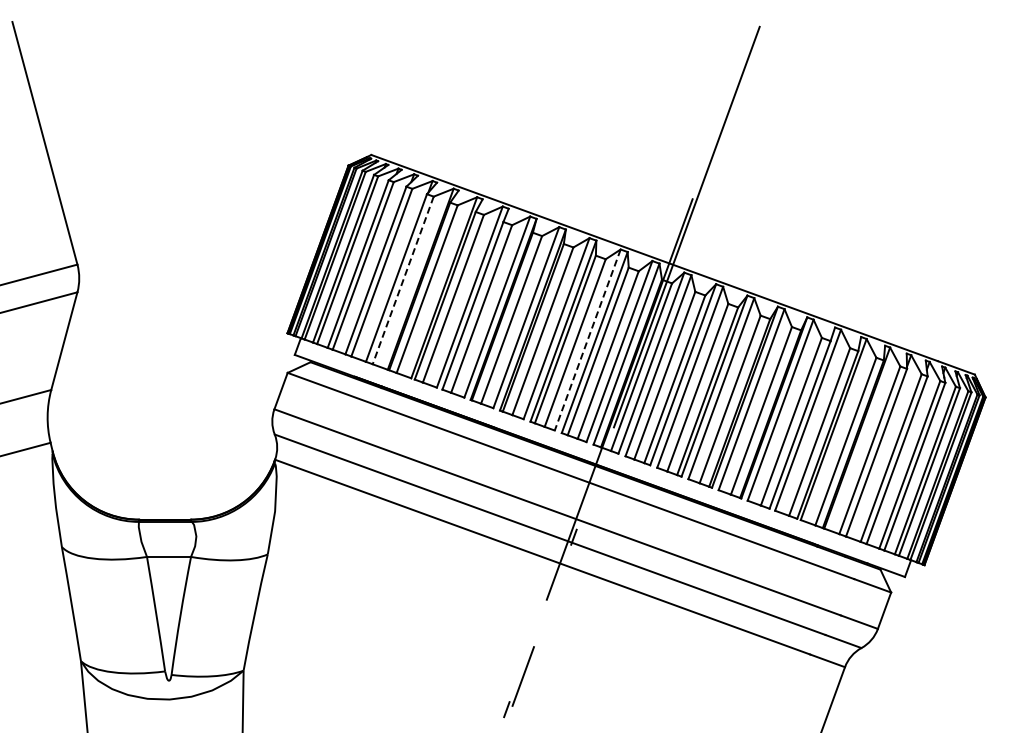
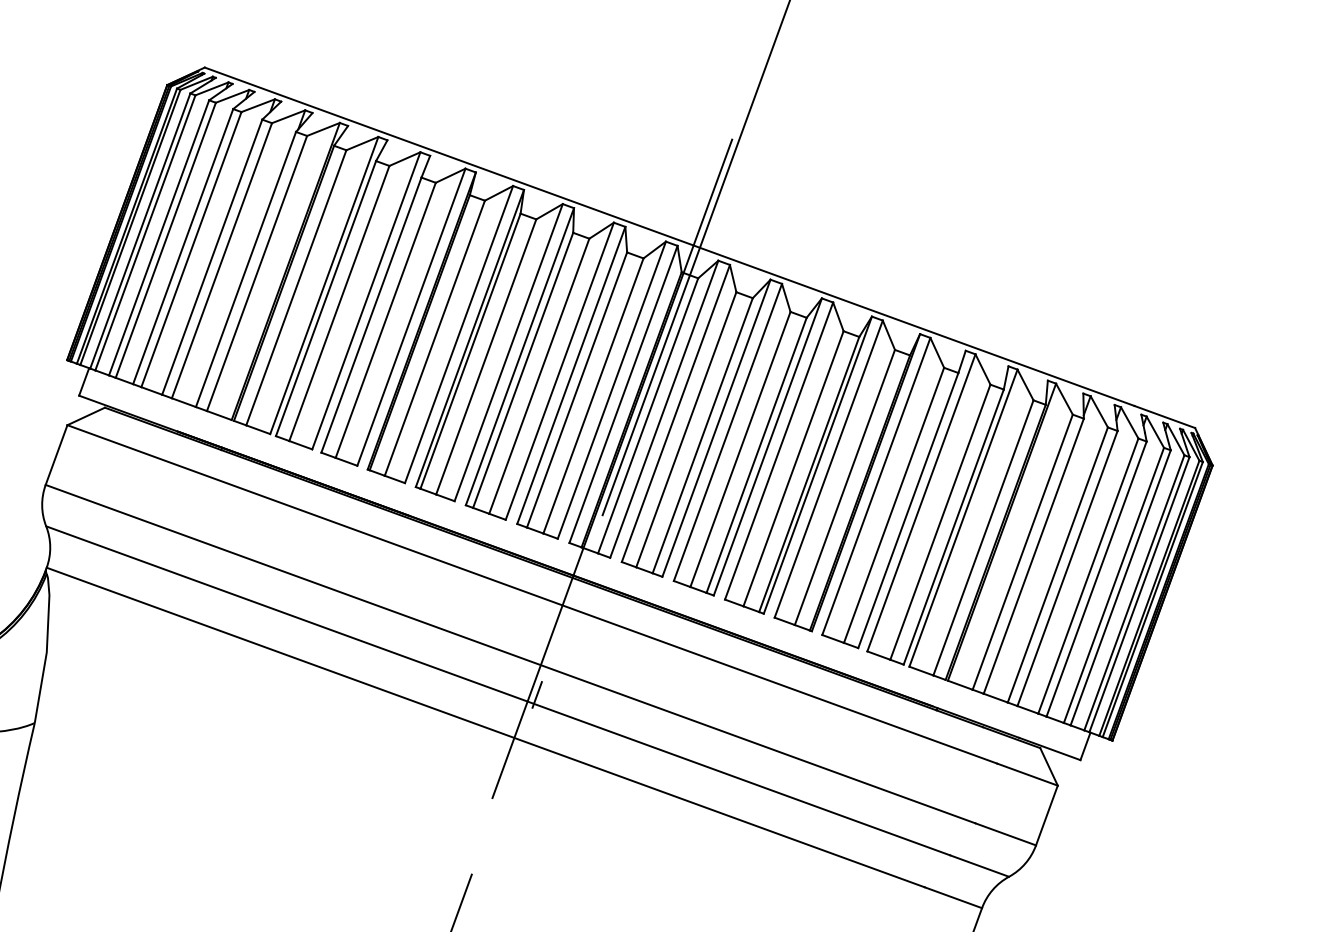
line: (403, 280) -> (257, 273), dashed -> solid
line: (587, 340) -> (559, 372), dashed -> solid

